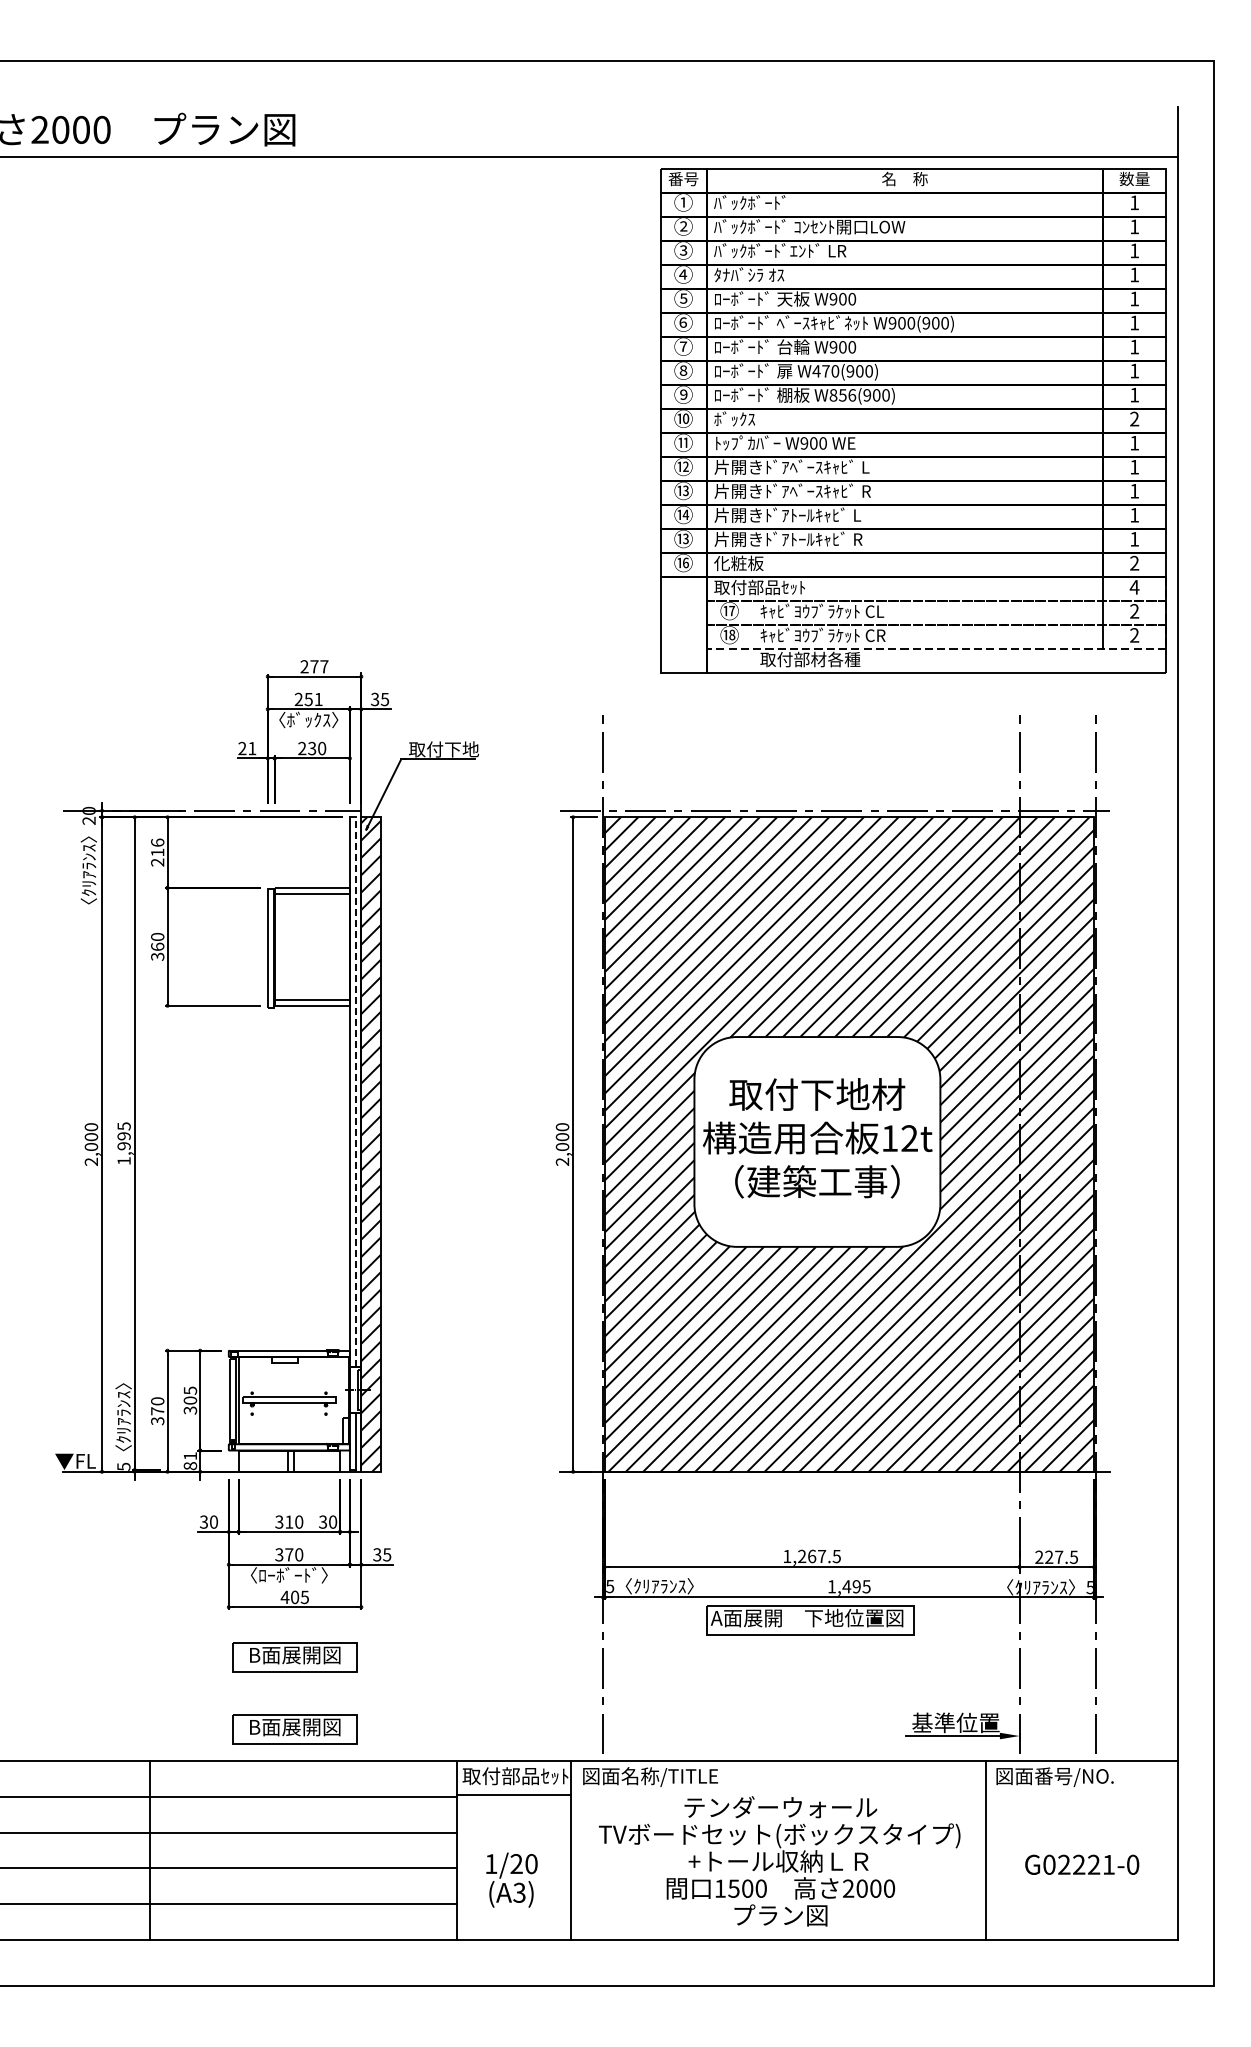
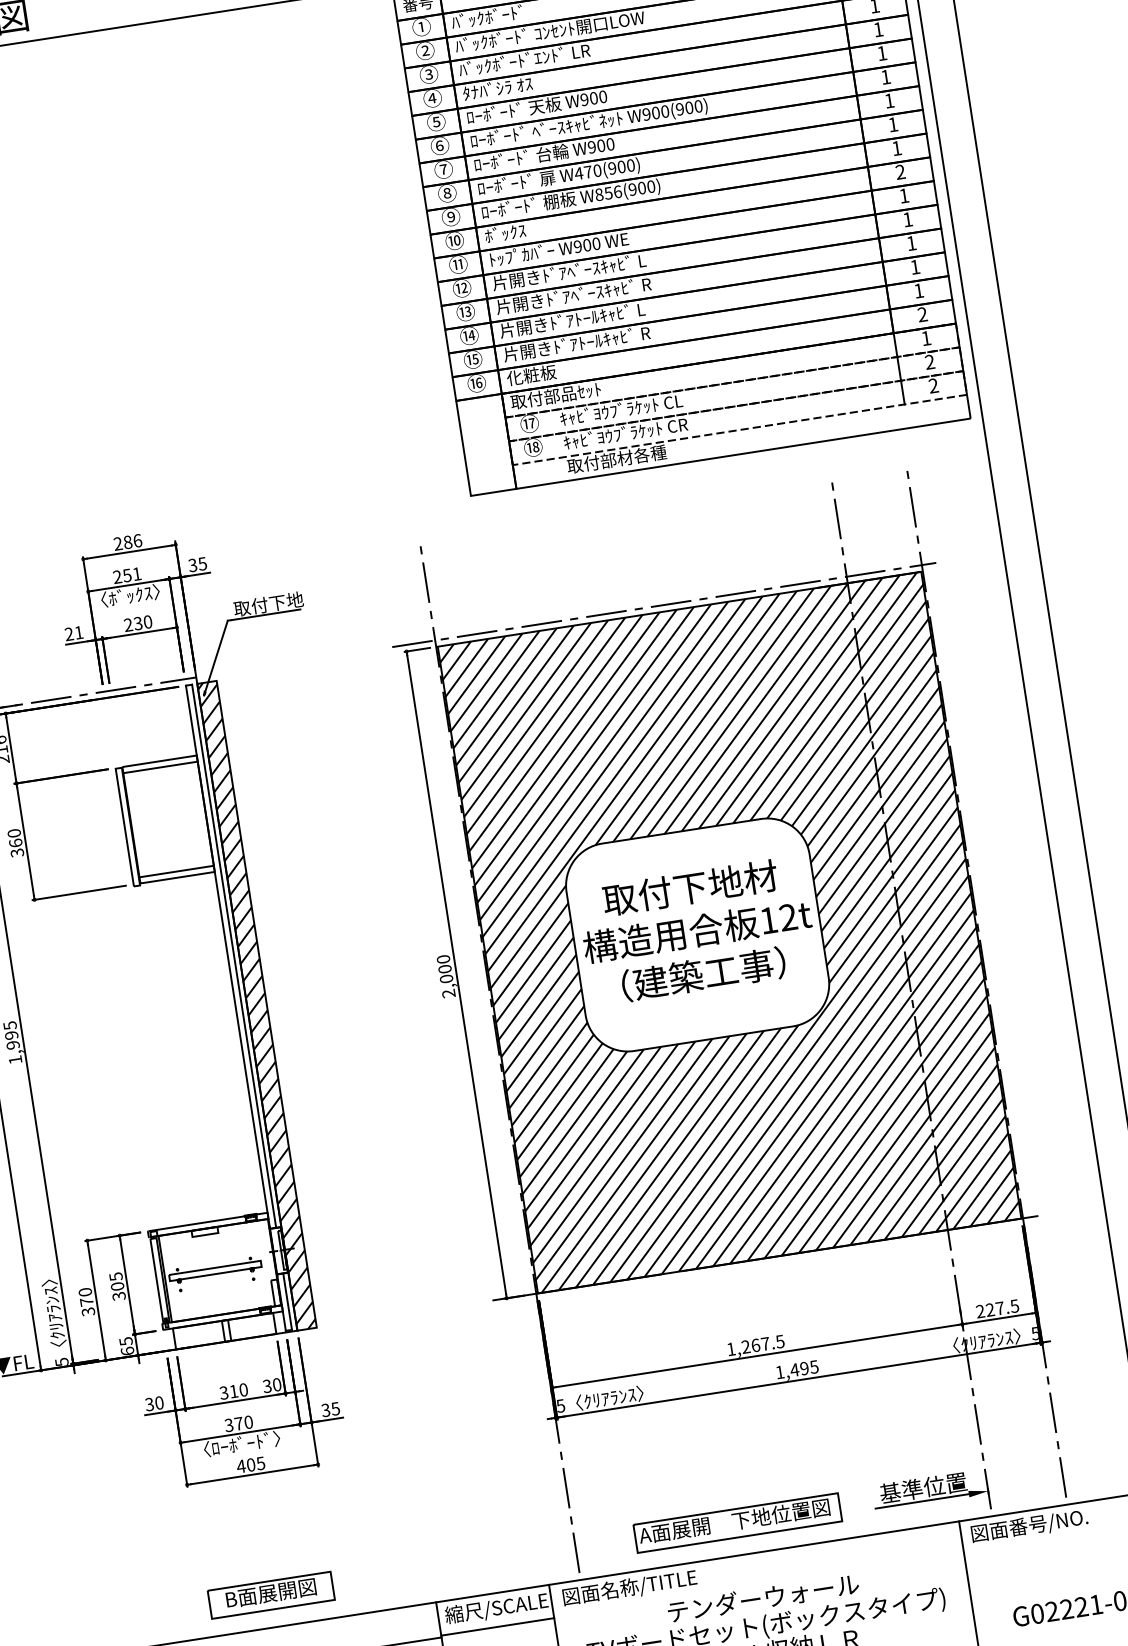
text: (685, 536) -> (474, 356), ⑬ -> ⑮
text: (1134, 587) -> (926, 338), 4 -> 1
text: (319, 666) -> (132, 541), 277 -> 286
line: (356, 1092) -> (234, 956), dashed -> solid
text: (190, 1461) -> (127, 1346), 81 -> 65
part: (810, 1620) -> (738, 1523), moved
part: (294, 1657) -> (259, 1524), removed
text: (515, 1777) -> (496, 1609), 取付部品ｾｯﾄ -> 縮尺/SCALE

